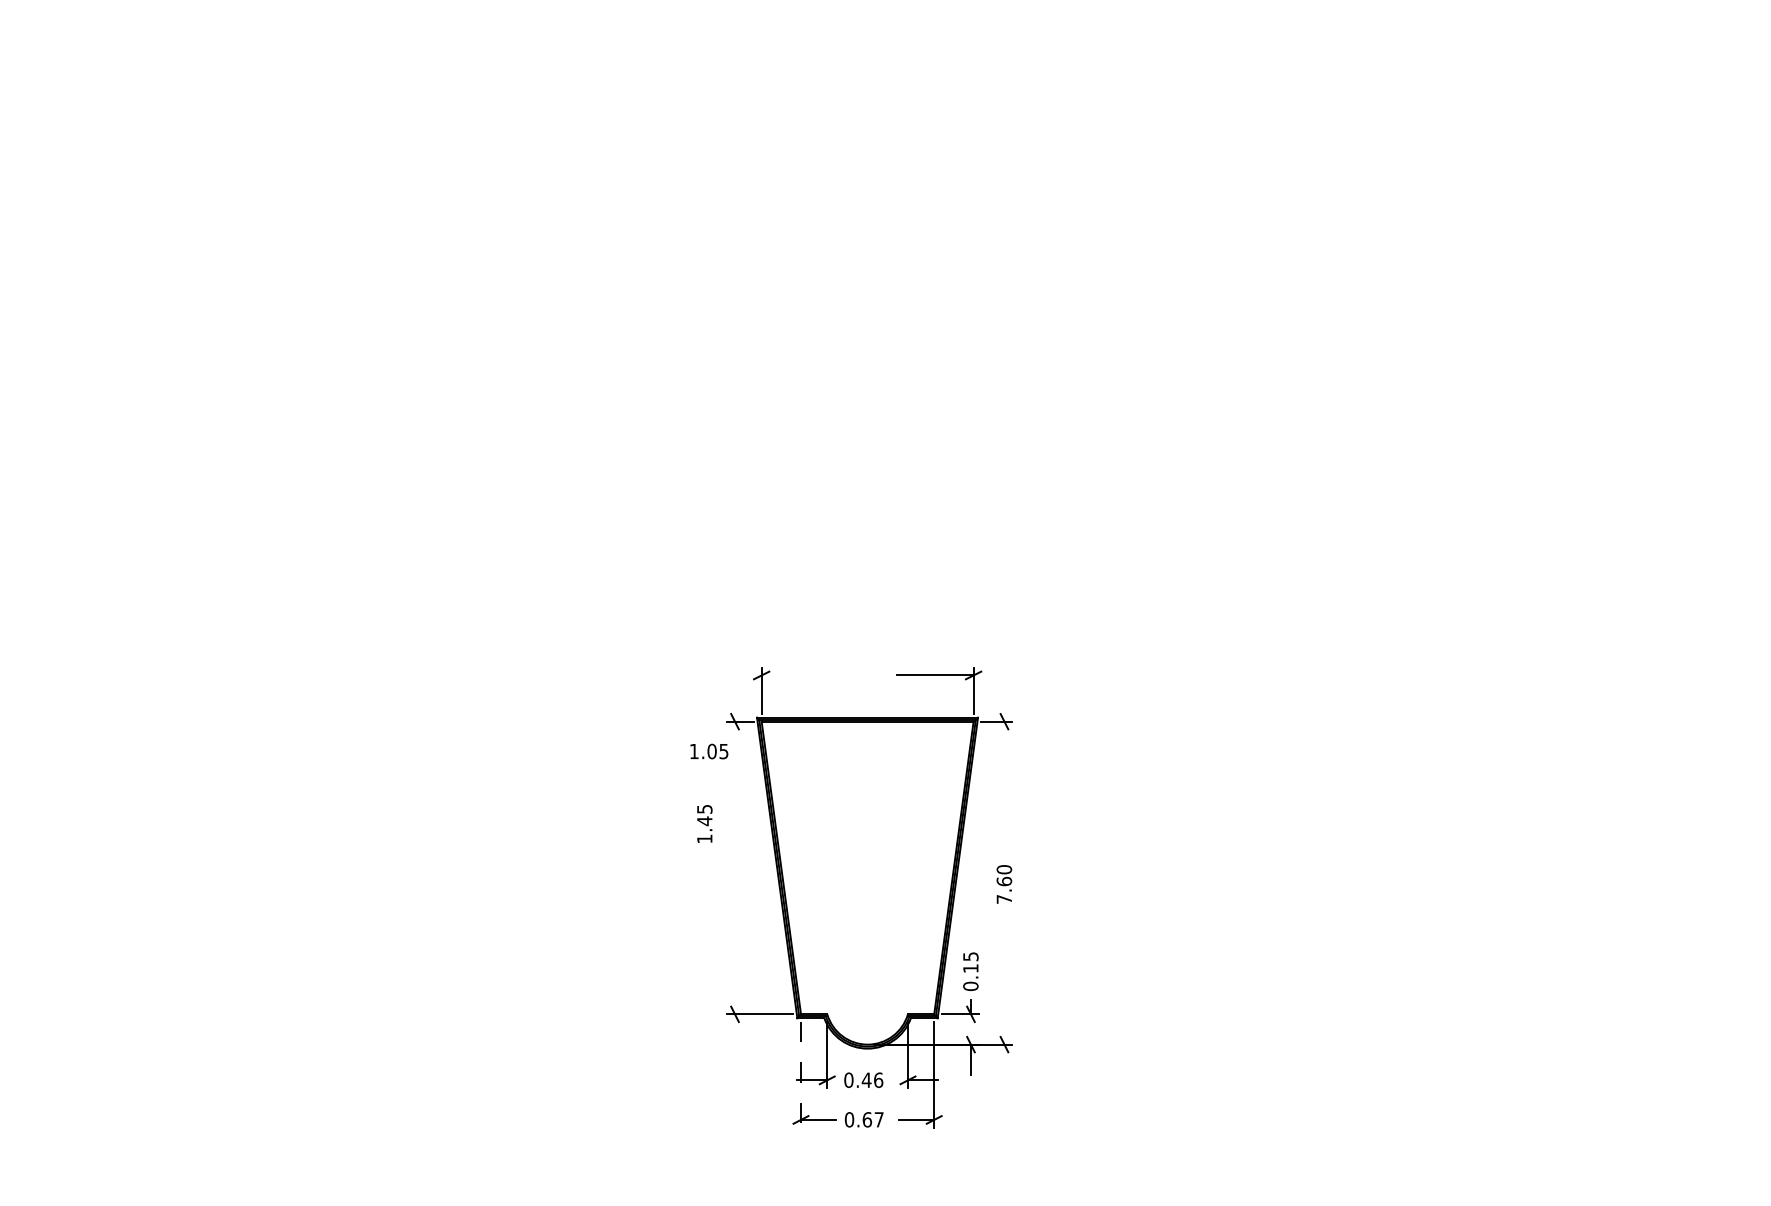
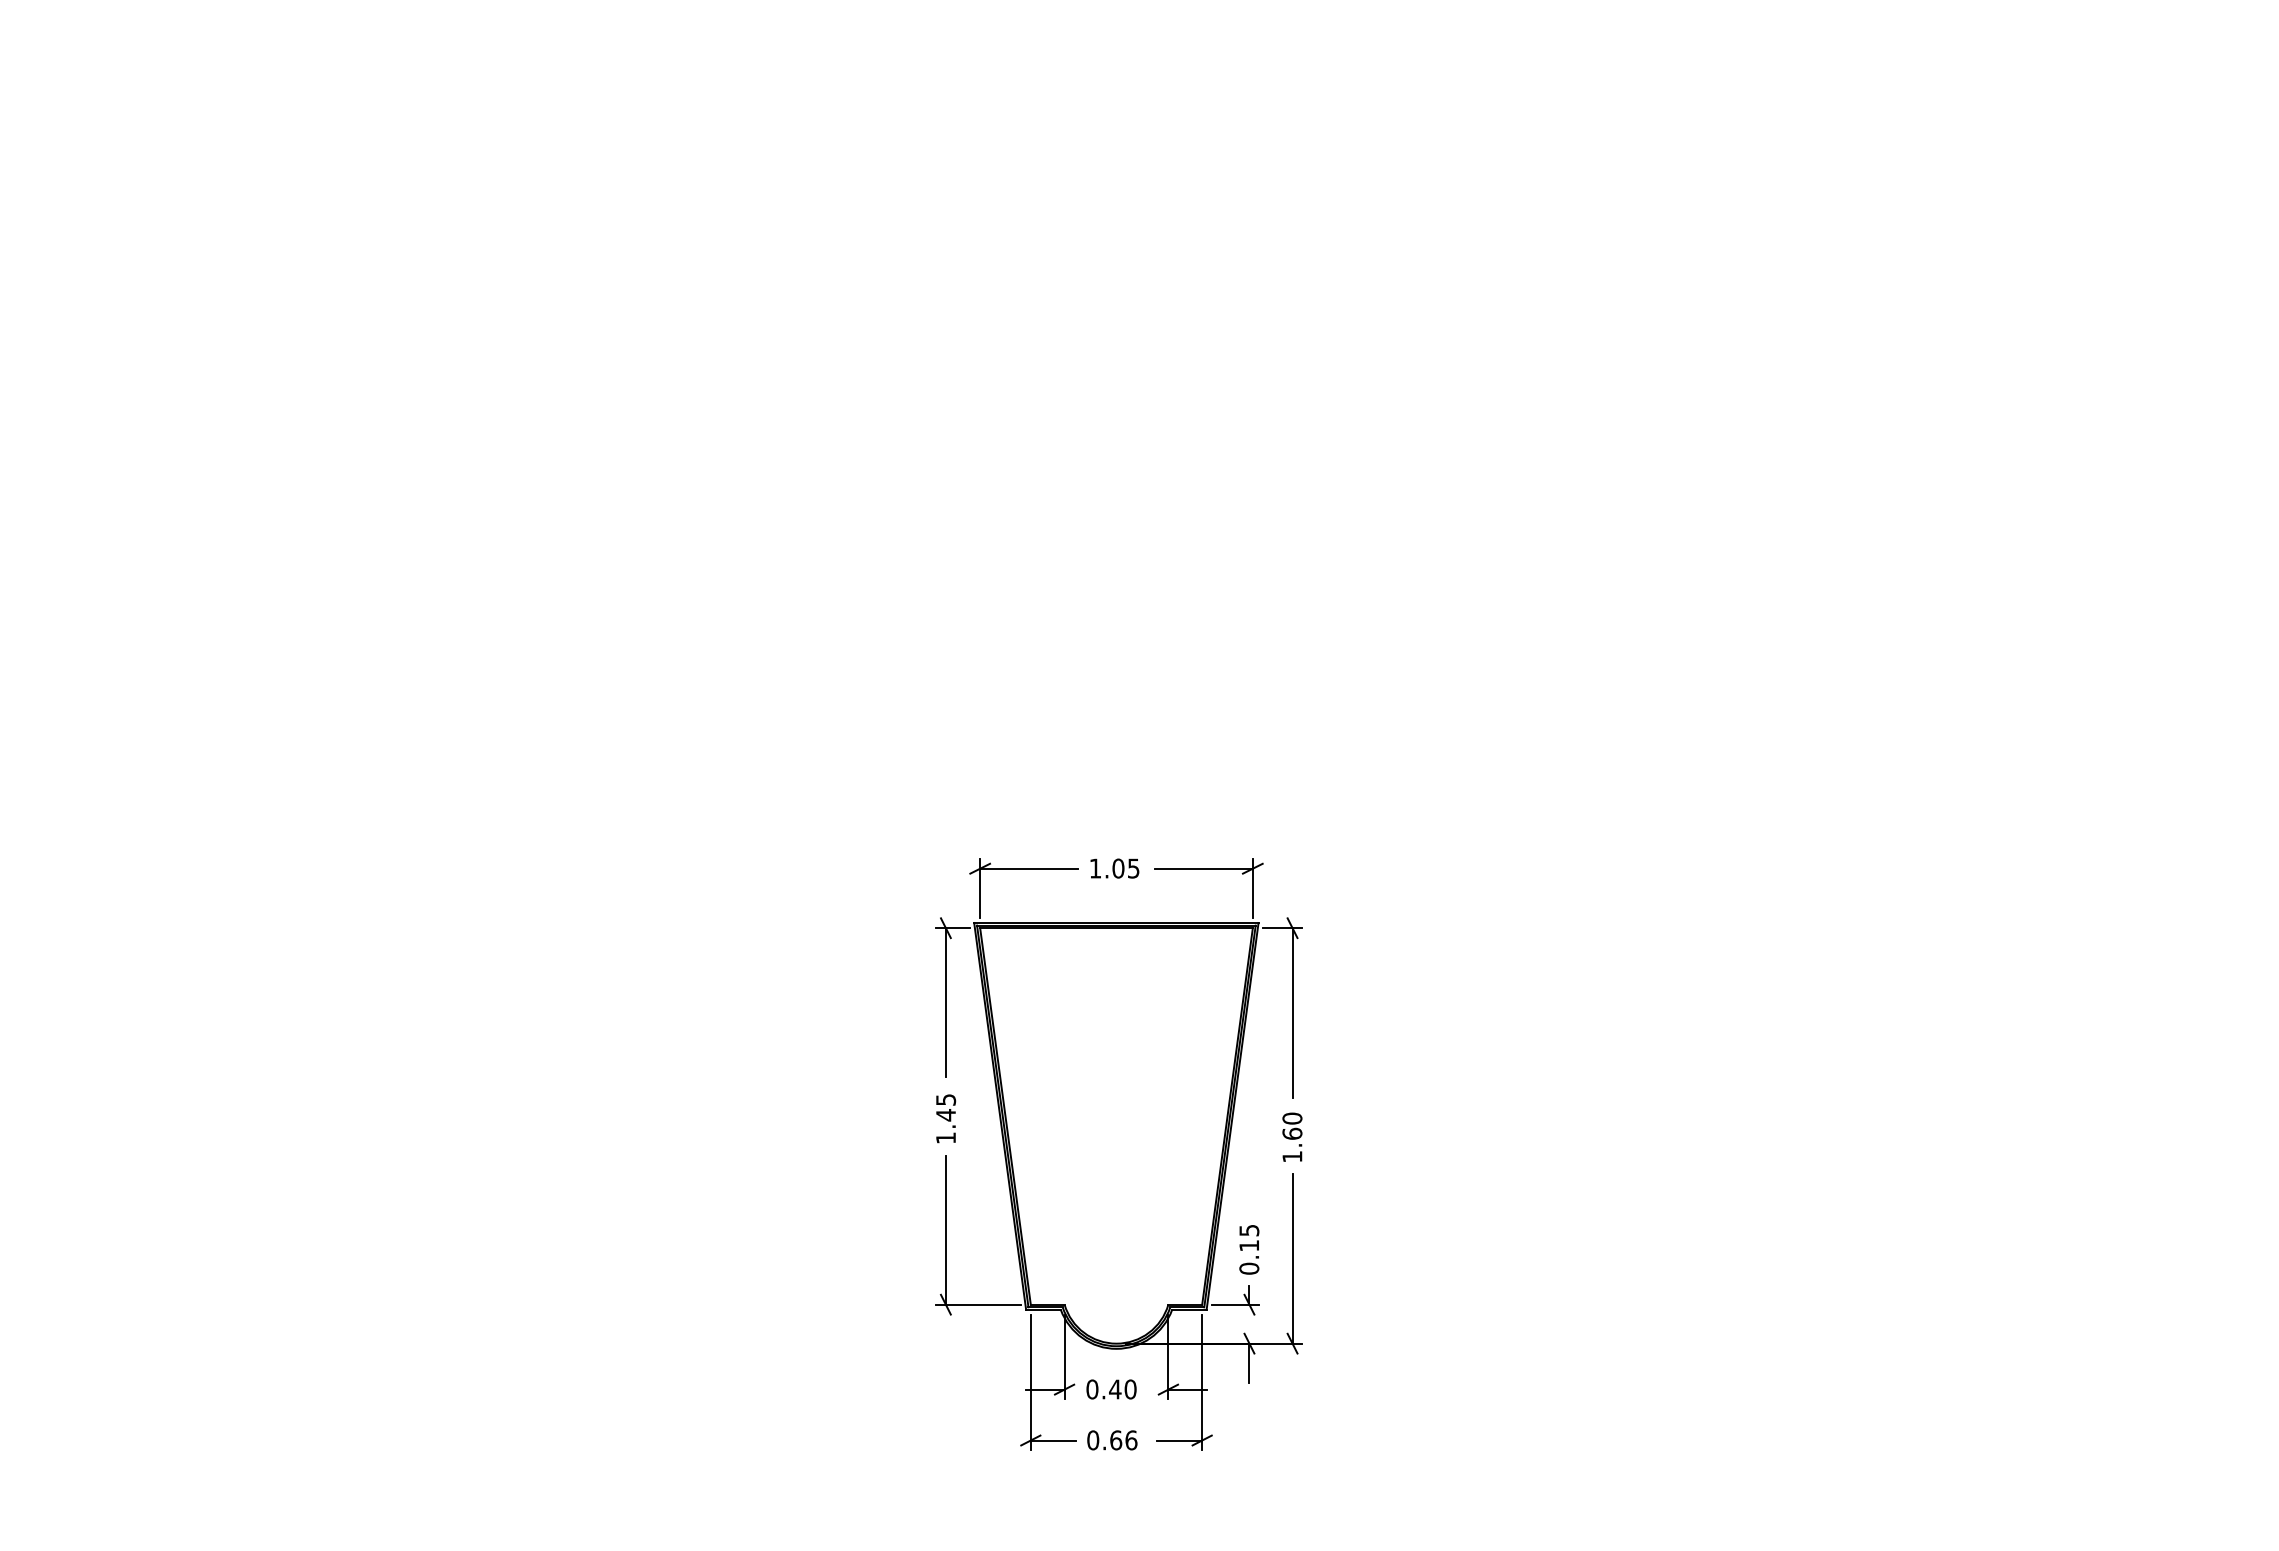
line: (799, 675) -> (1029, 868), added
text: (709, 751) -> (1114, 868), moved
line: (734, 779) -> (945, 1002), added
line: (1004, 787) -> (1292, 1012), added
text: (705, 823) -> (946, 1118), moved
text: (1004, 899) -> (1292, 1156), 7.60 -> 1.60
line: (734, 955) -> (945, 1229), added
line: (1004, 978) -> (1292, 1258), added
line: (800, 1074) -> (1030, 1382), dashed -> solid
text: (878, 1080) -> (1130, 1389), 0.46 -> 0.40
text: (879, 1119) -> (1131, 1440), 0.67 -> 0.66

